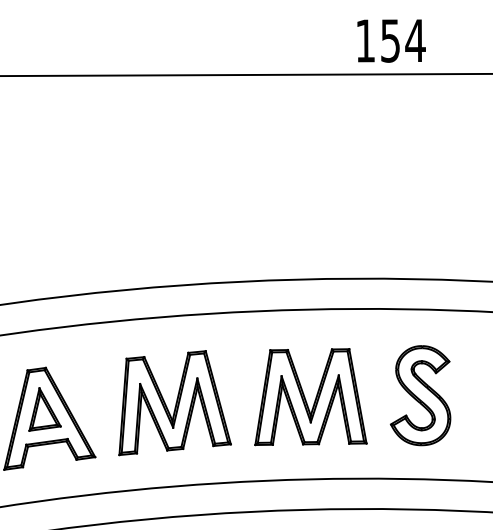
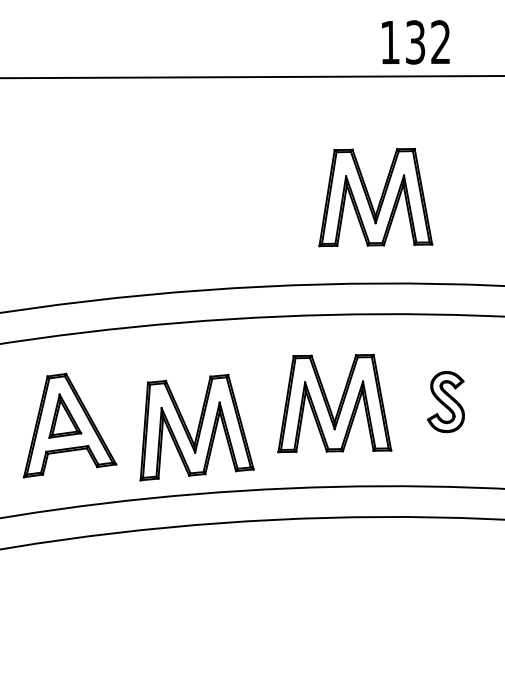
text: (403, 40) -> (428, 42), 154 -> 132
part: (351, 193) -> (375, 197), added
part: (420, 395) -> (445, 401), size x0.6
part: (174, 402) -> (196, 427), moved

